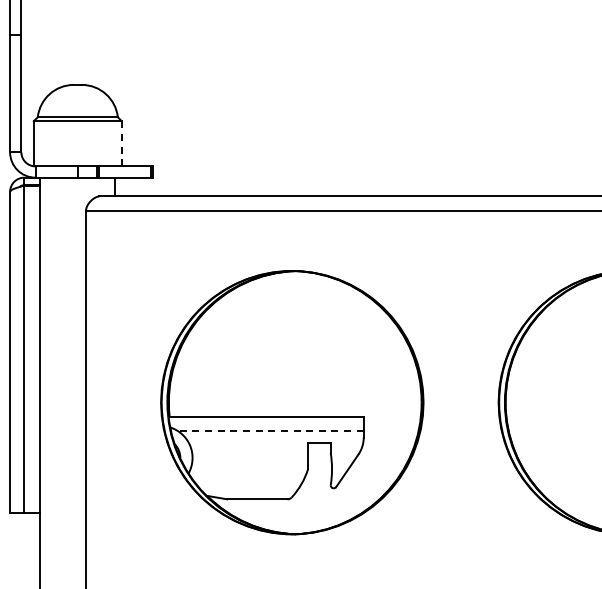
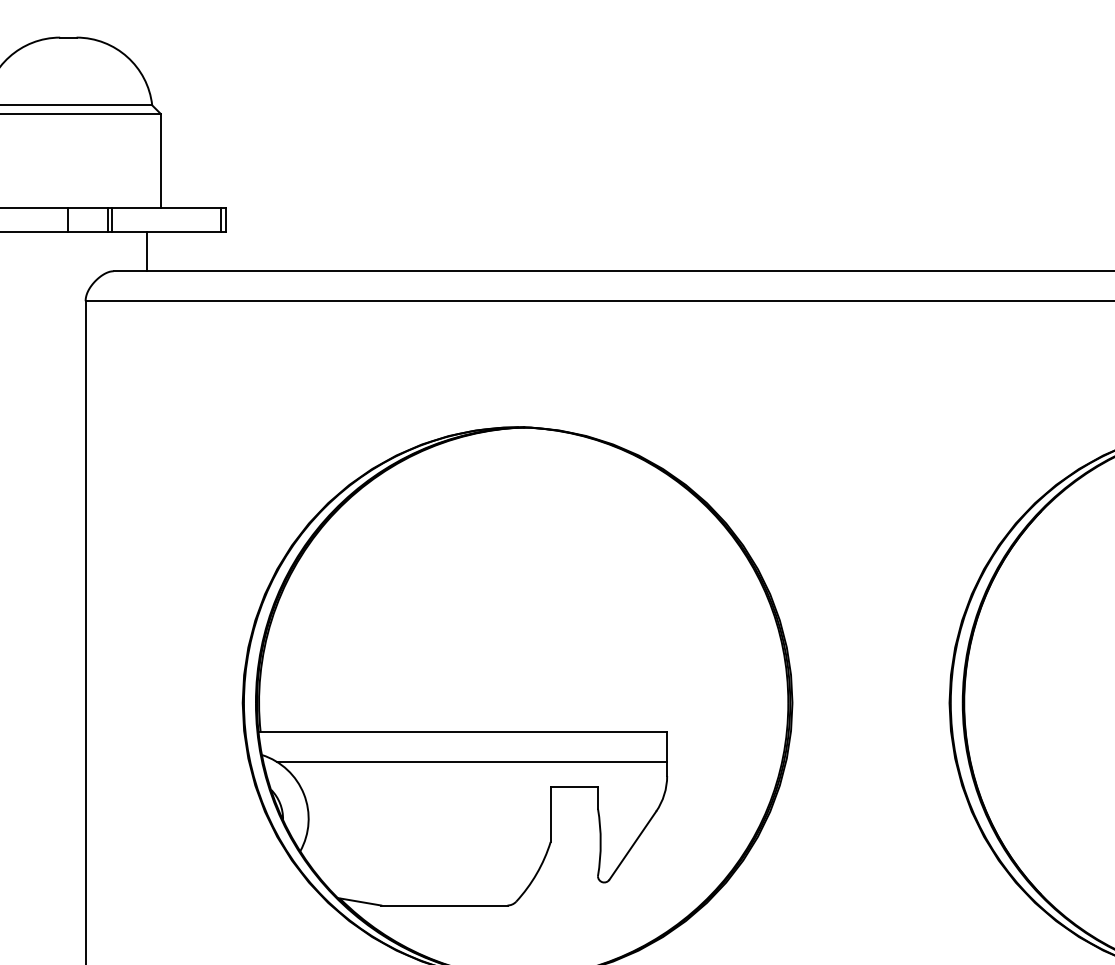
line: (121, 143) -> (159, 160), dashed -> solid
line: (270, 430) -> (471, 761), dashed -> solid

